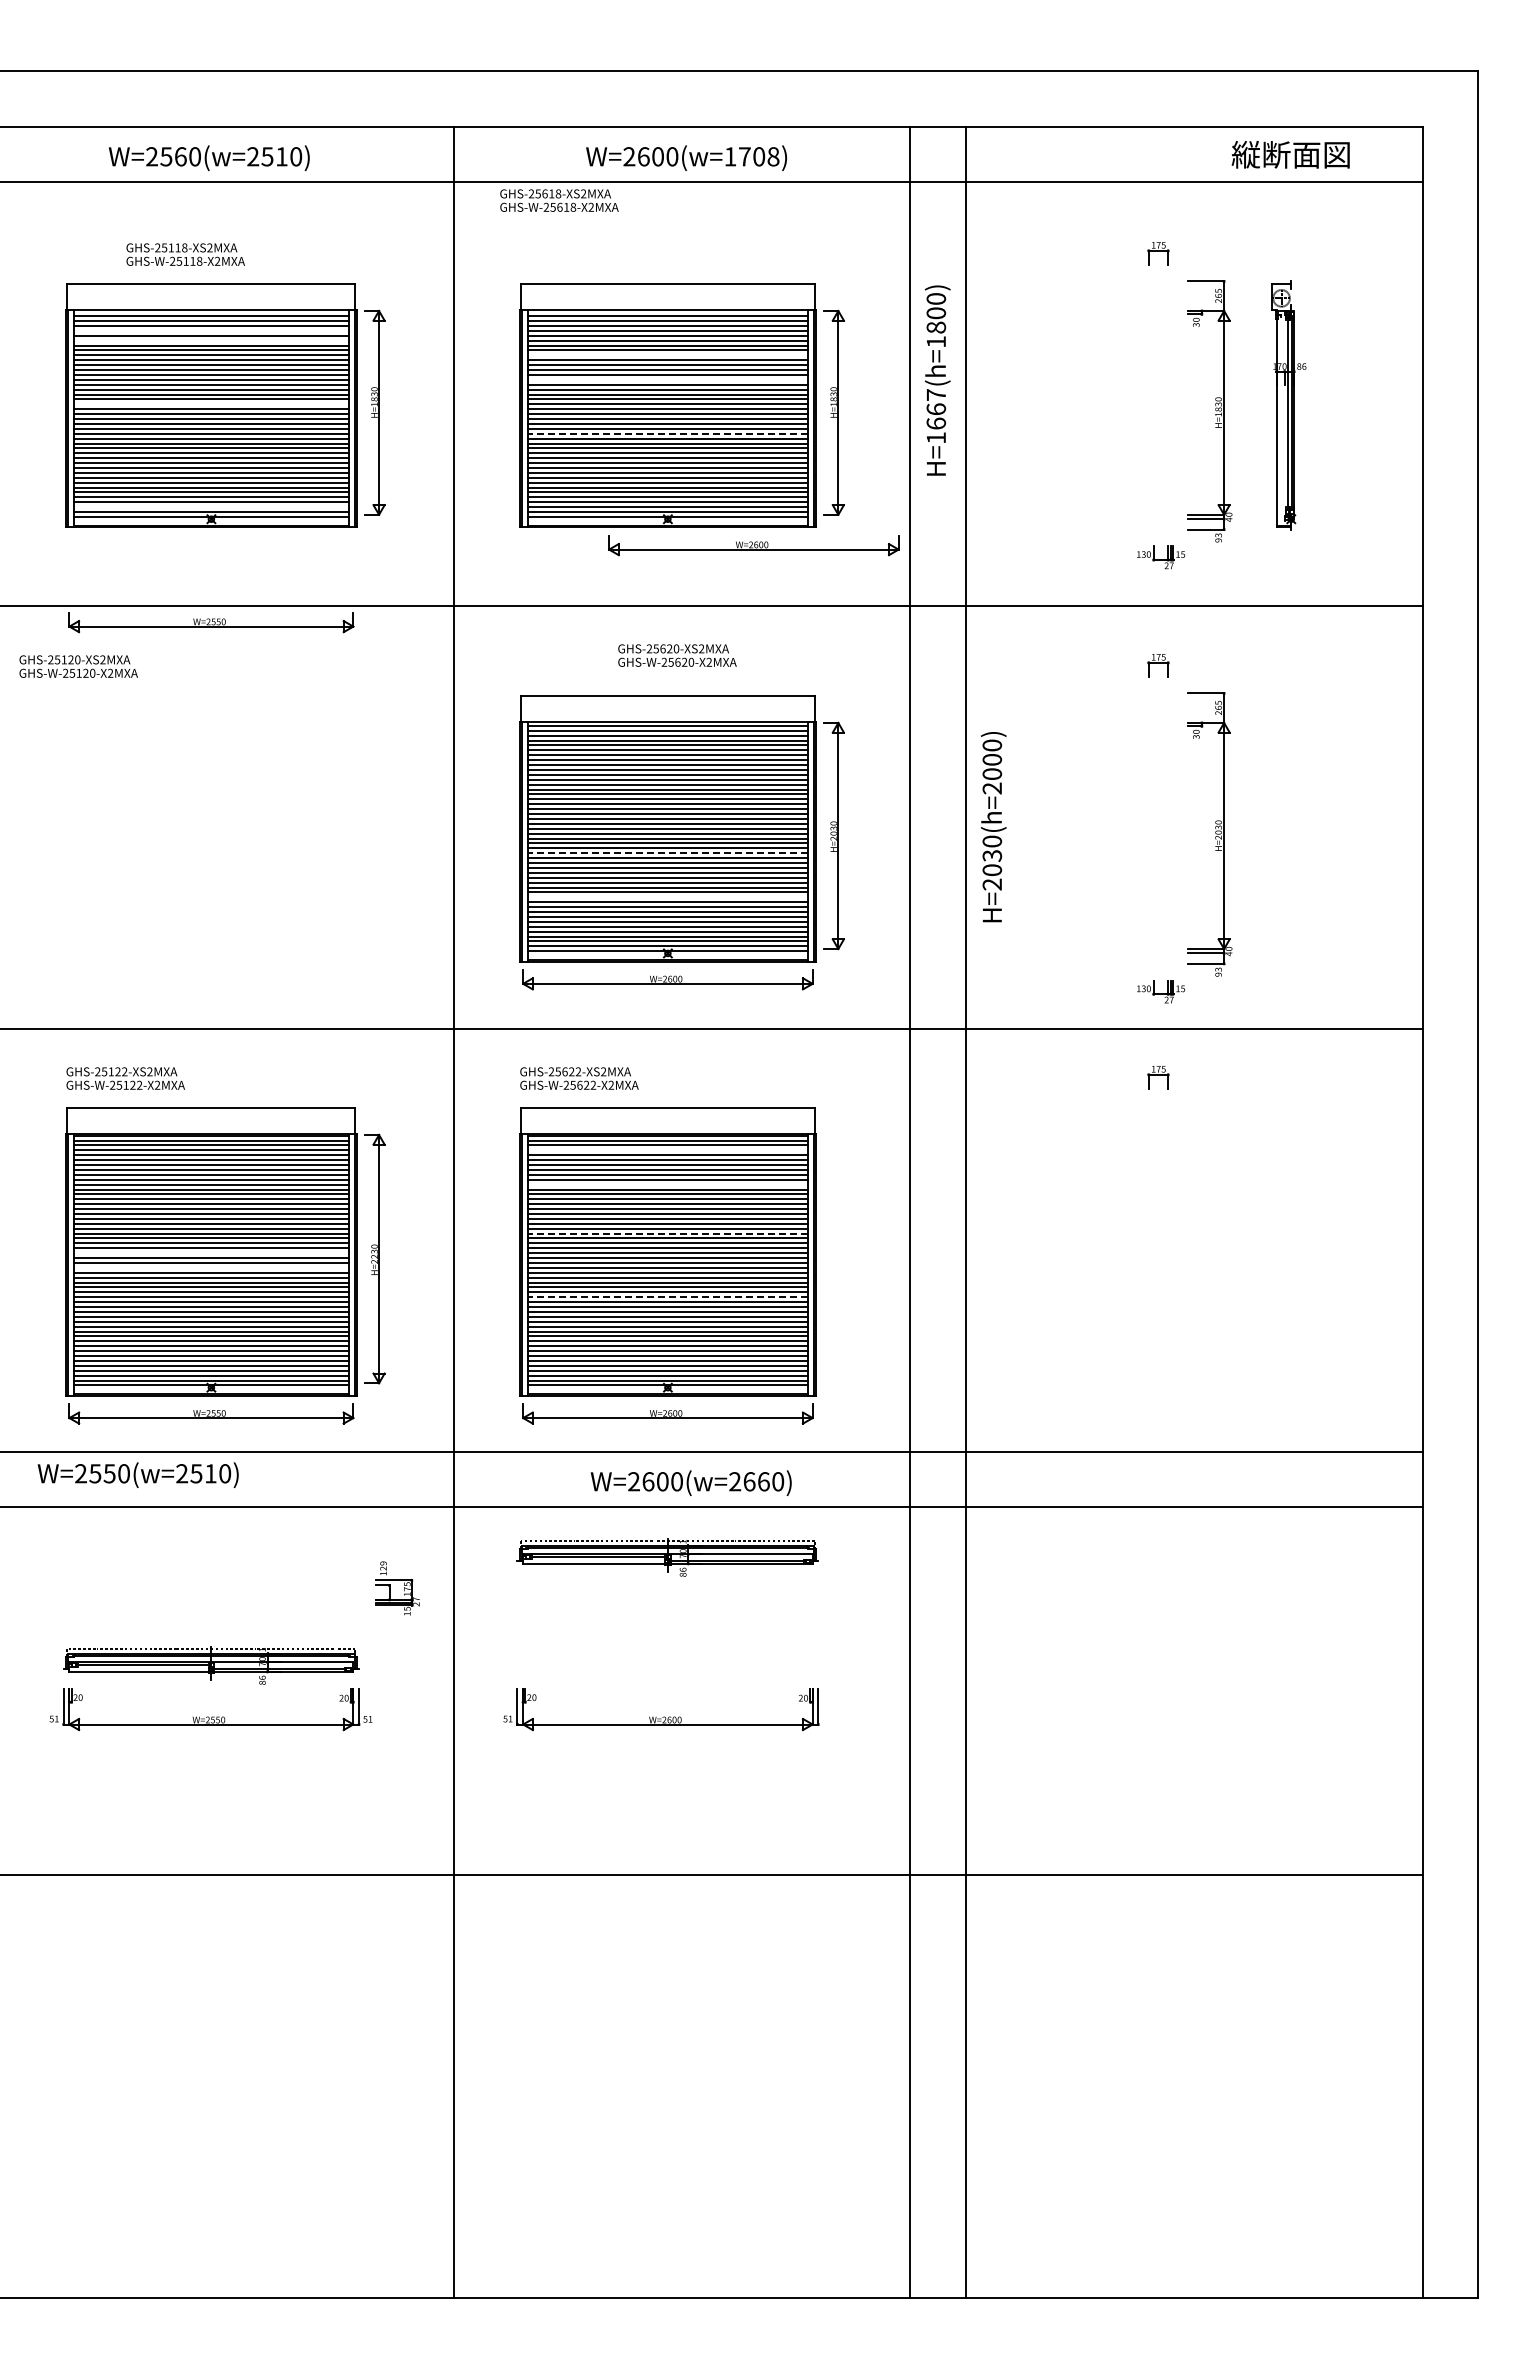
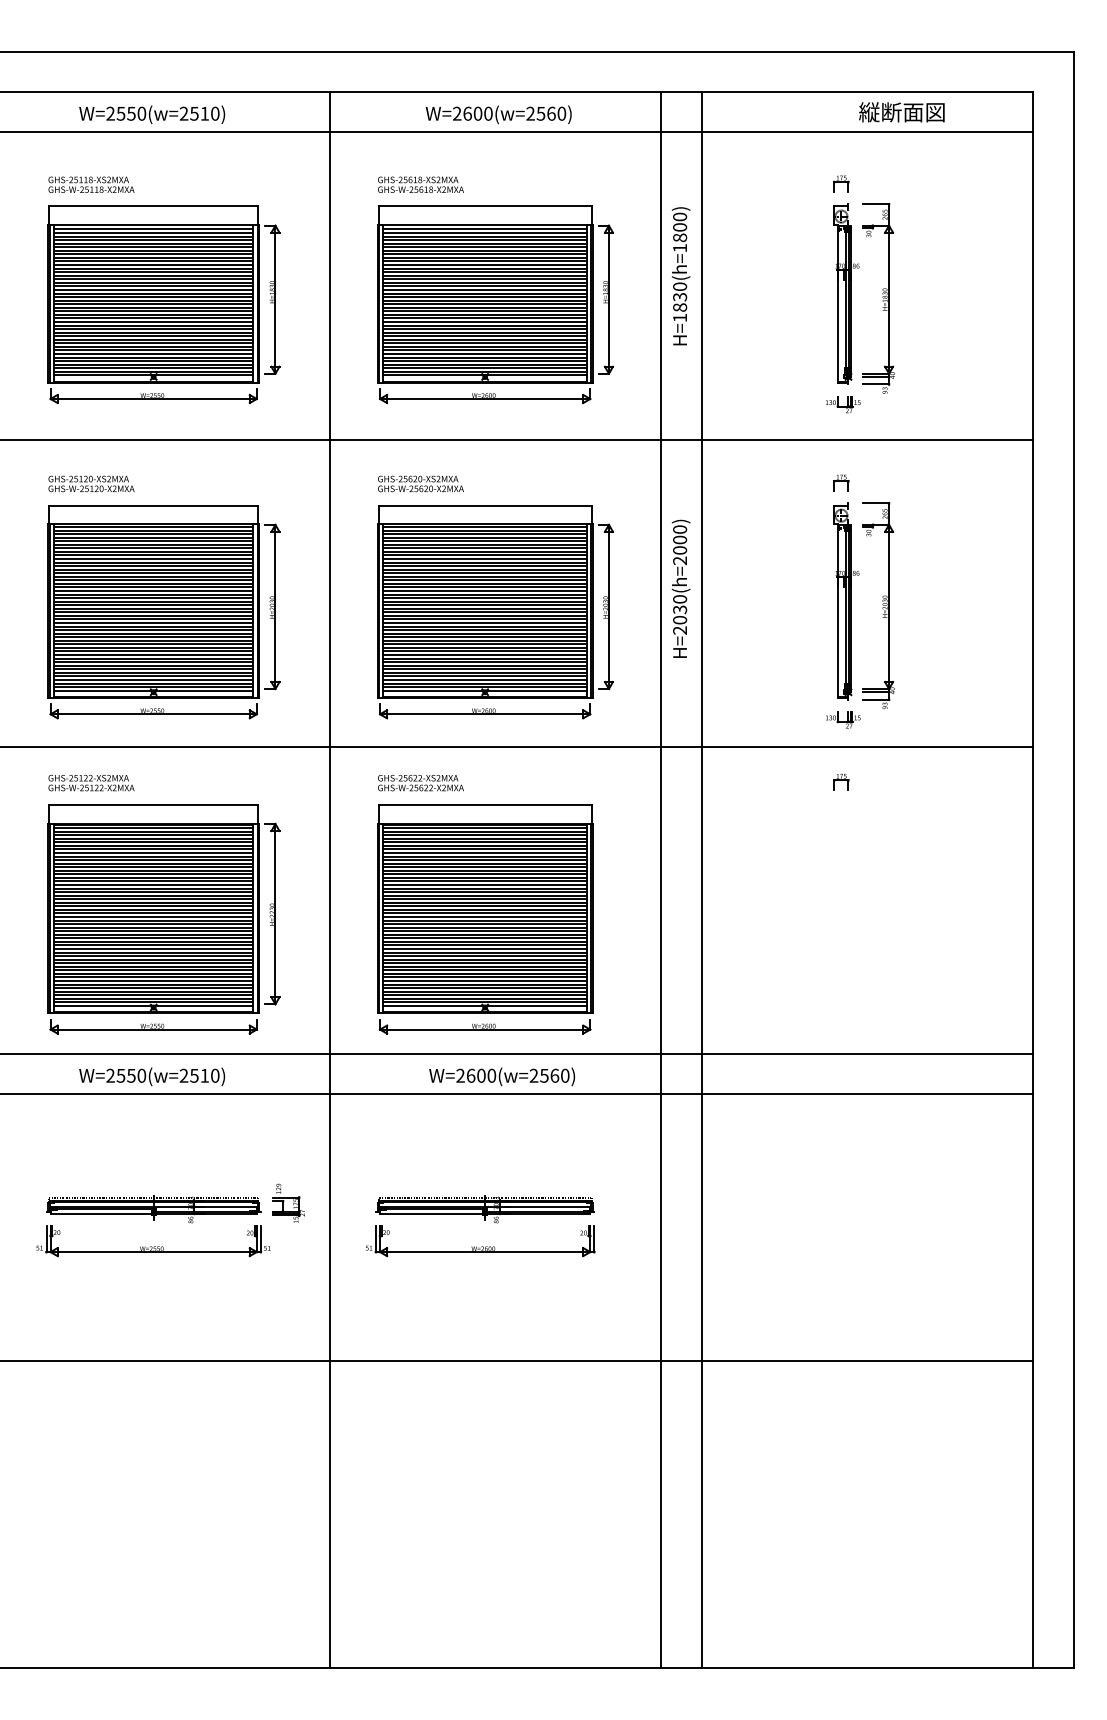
text: (1290, 154) -> (901, 112), moved
text: (180, 156) -> (131, 113), W=2560(w=2510) -> W=2550(w=2510)
text: (751, 156) -> (545, 113), W=2600(w=1708) -> W=2600(w=2560)
text: (559, 200) -> (420, 184), moved
text: (185, 254) -> (91, 184), moved
line: (211, 330) -> (153, 239), added
line: (211, 340) -> (153, 247), added
line: (667, 355) -> (484, 258), added
line: (667, 379) -> (484, 275), added
line: (211, 404) -> (153, 293), added
part: (1288, 405) -> (846, 294), moved
text: (936, 409) -> (680, 297), H=1667(h=1800) -> H=1830(h=1800)
line: (667, 433) -> (484, 314), dashed -> solid
line: (211, 507) -> (153, 368), added
part: (753, 545) -> (484, 396), moved
part: (211, 622) -> (153, 396), moved
text: (677, 655) -> (420, 483), moved
text: (78, 666) -> (91, 483), moved
text: (993, 827) -> (680, 589), moved
part: (1165, 828) -> (846, 601), added
part: (225, 842) -> (163, 611), added
line: (667, 853) -> (484, 619), dashed -> solid
line: (667, 897) -> (484, 651), added
line: (667, 1150) -> (484, 835), added
line: (667, 1184) -> (484, 860), added
line: (667, 1233) -> (484, 895), dashed -> solid
line: (211, 1253) -> (153, 910), added
line: (211, 1267) -> (153, 920), added
line: (667, 1297) -> (484, 942), dashed -> solid
text: (137, 1475) -> (151, 1077), moved
text: (749, 1481) -> (544, 1075), W=2600(w=2660) -> W=2600(w=2560)
part: (667, 1557) -> (484, 1209), moved
part: (390, 1588) -> (283, 1203), moved

